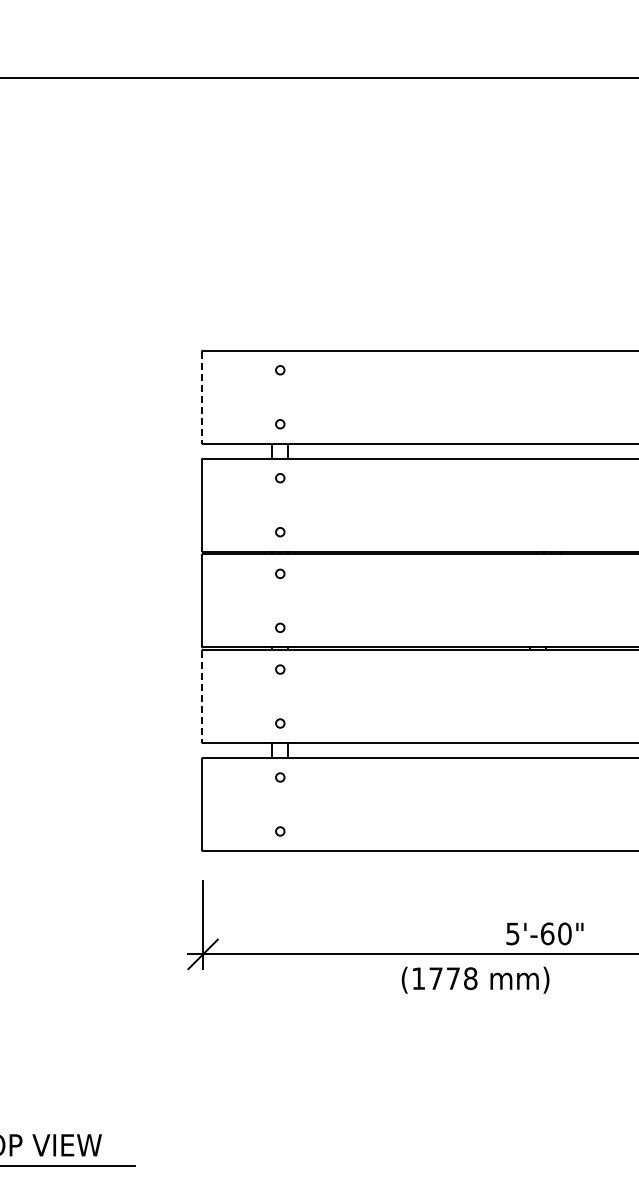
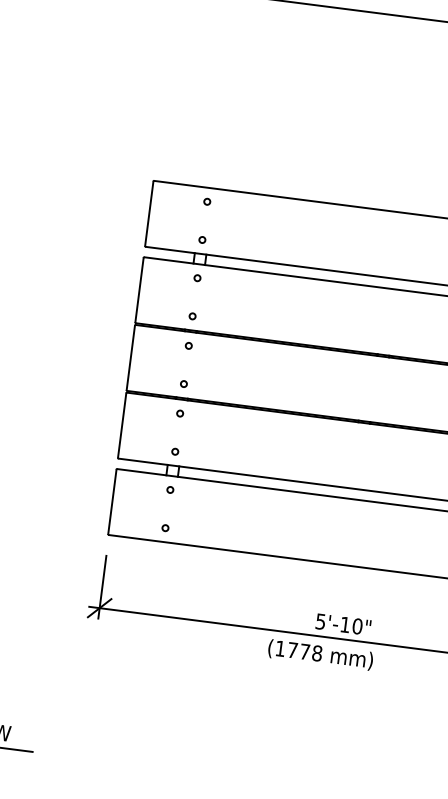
line: (201, 397) -> (149, 213), dashed -> solid
line: (201, 697) -> (121, 426), dashed -> solid
text: (547, 933) -> (345, 624), 5'-60" -> 5'-10"
text: (475, 979) -> (320, 654), moved

